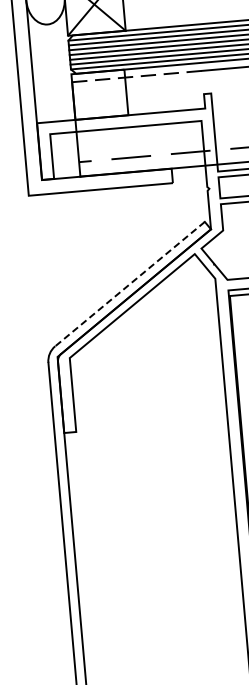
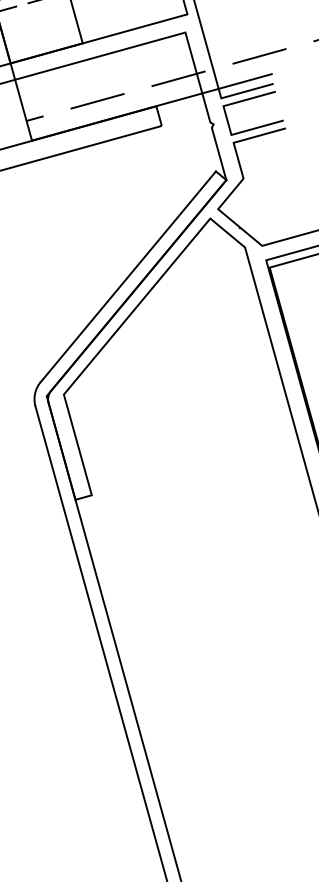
line: (129, 284) -> (127, 277), dashed -> solid

